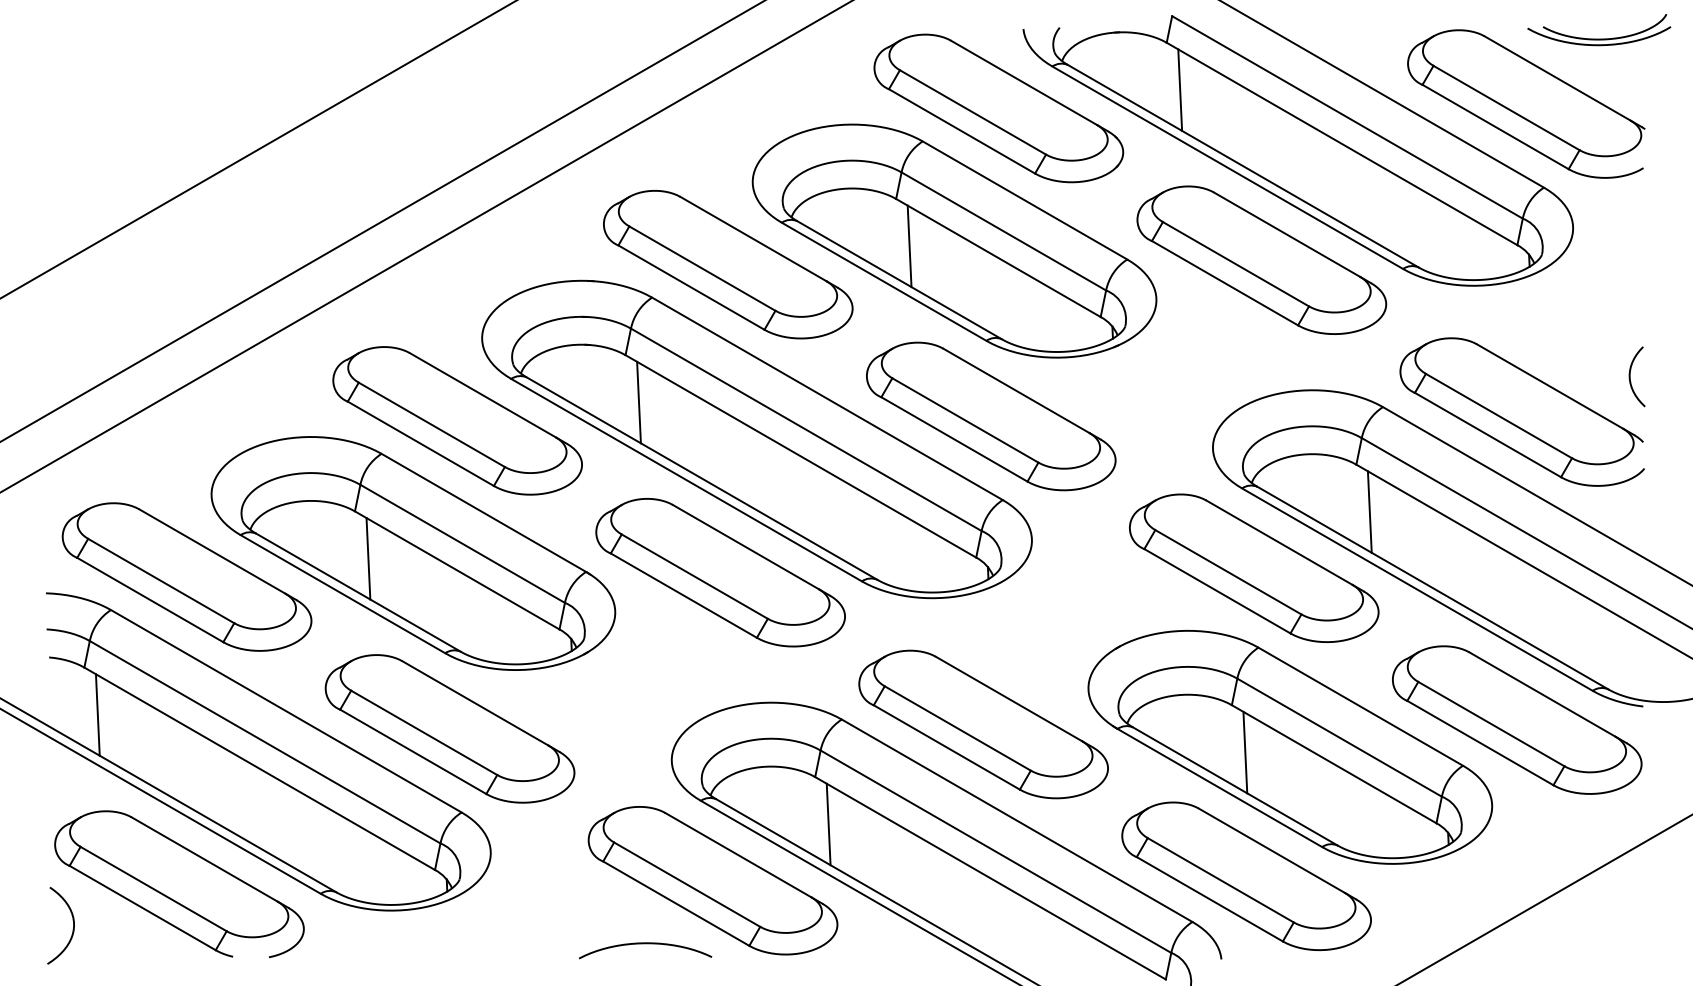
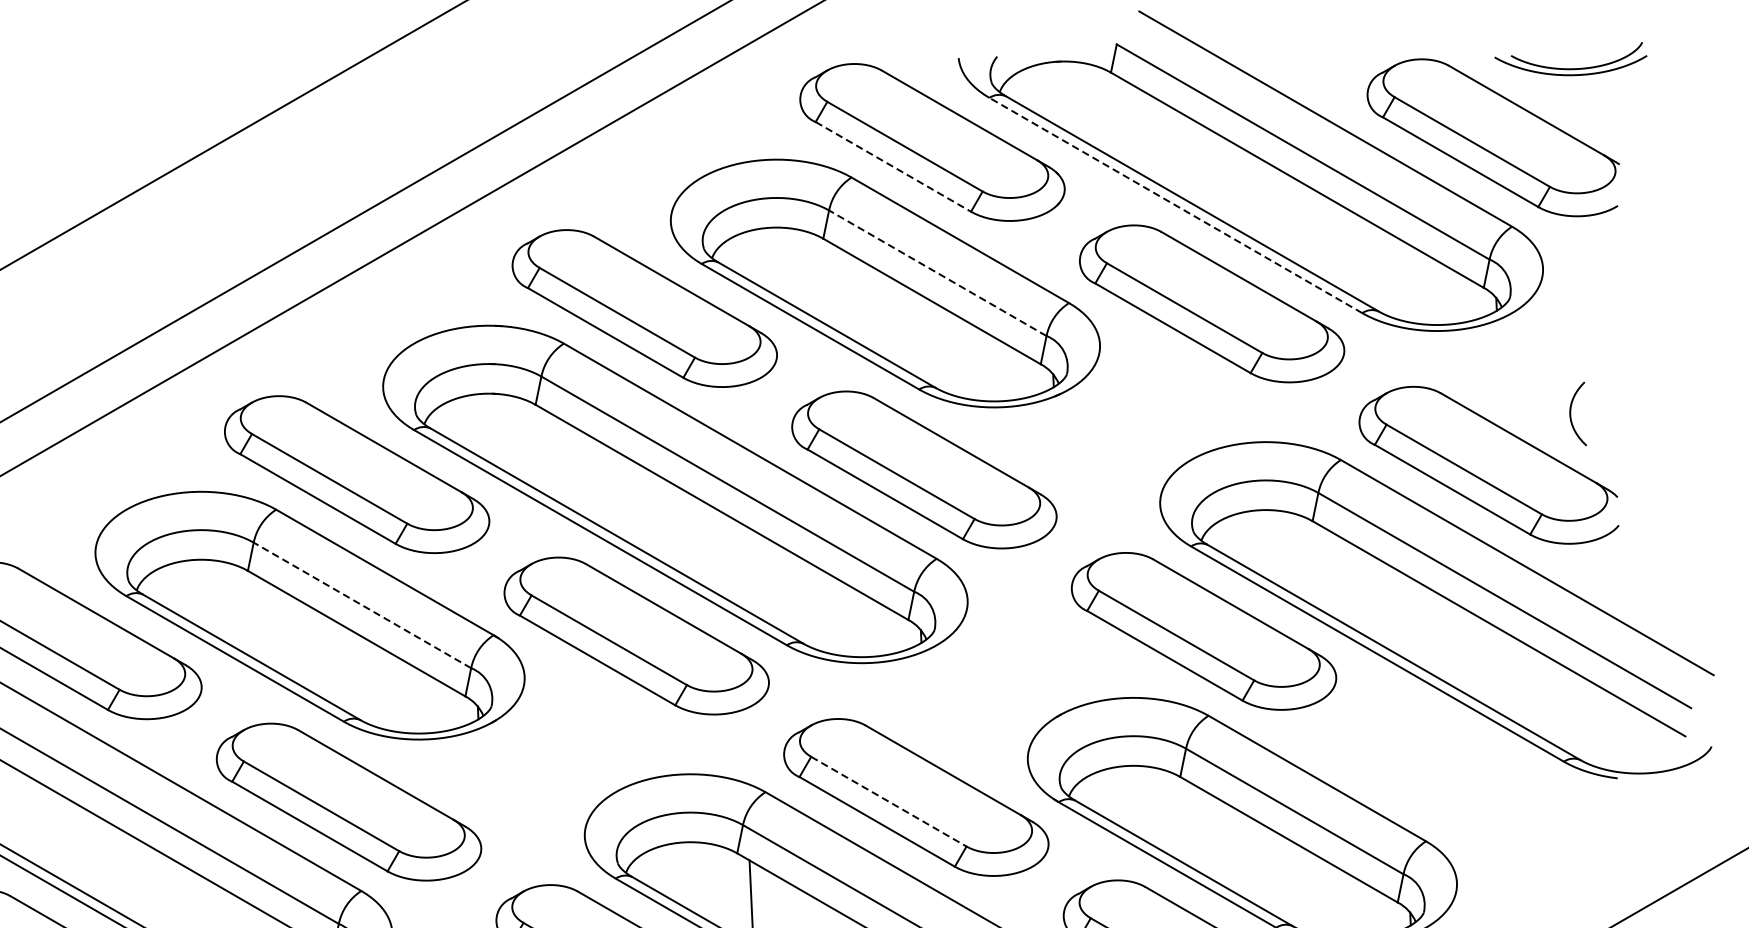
line: (1180, 89) -> (1125, 122), removed
line: (962, 131) -> (893, 166), solid -> dashed
line: (1227, 167) -> (1175, 205), solid -> dashed
line: (1003, 231) -> (937, 273), solid -> dashed
line: (909, 246) -> (837, 289), removed
curve: (1630, 376) -> (1571, 413), moved
line: (638, 402) -> (549, 455), removed
line: (1369, 511) -> (1326, 571), removed
line: (462, 543) -> (362, 605), solid -> dashed
line: (368, 558) -> (262, 620), removed
part: (1517, 719) -> (1483, 792), removed
line: (958, 728) -> (889, 801), solid -> dashed
line: (1245, 752) -> (1194, 827), removed

